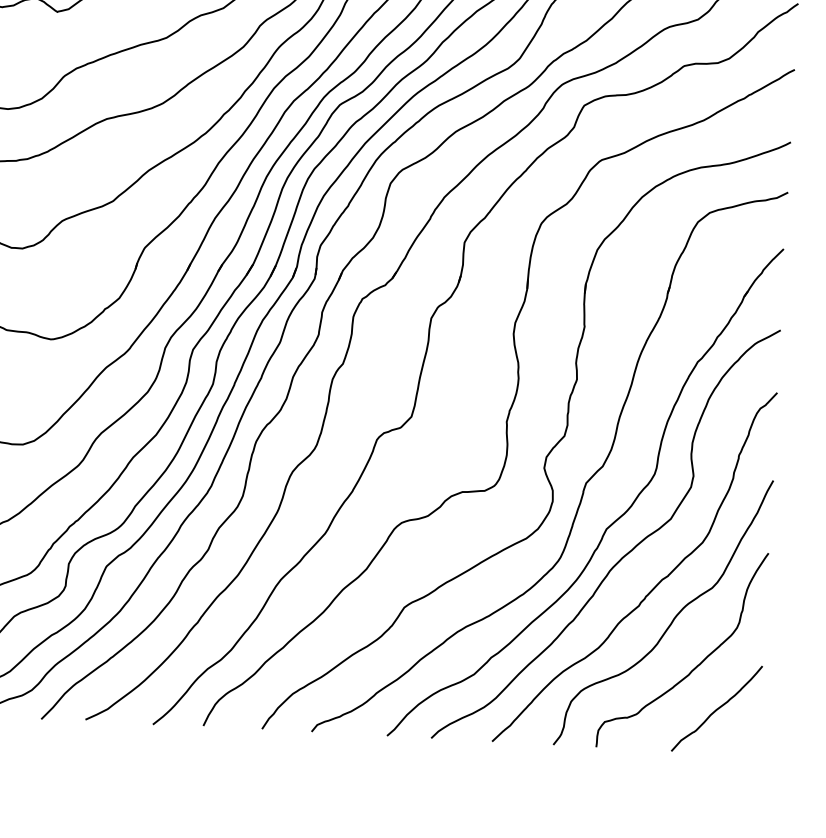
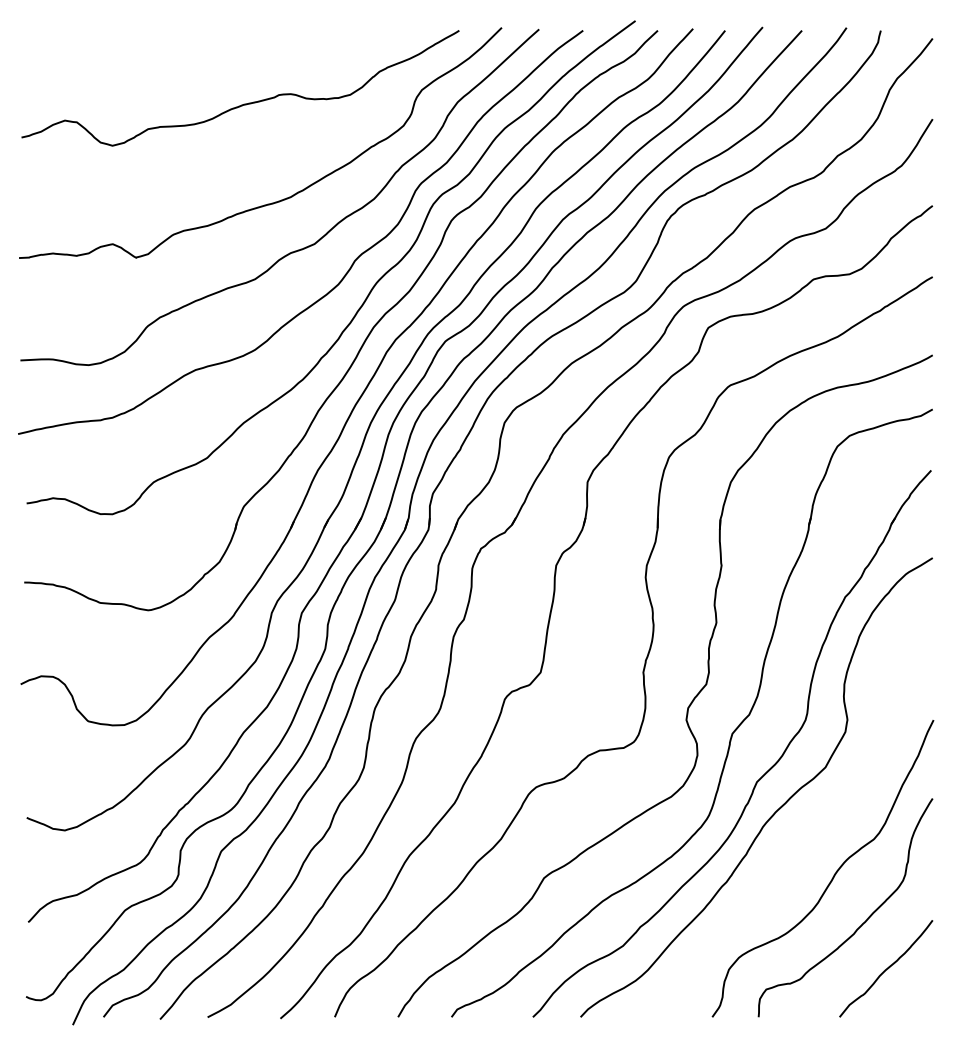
curve: (657, 583) -> (814, 837), removed

